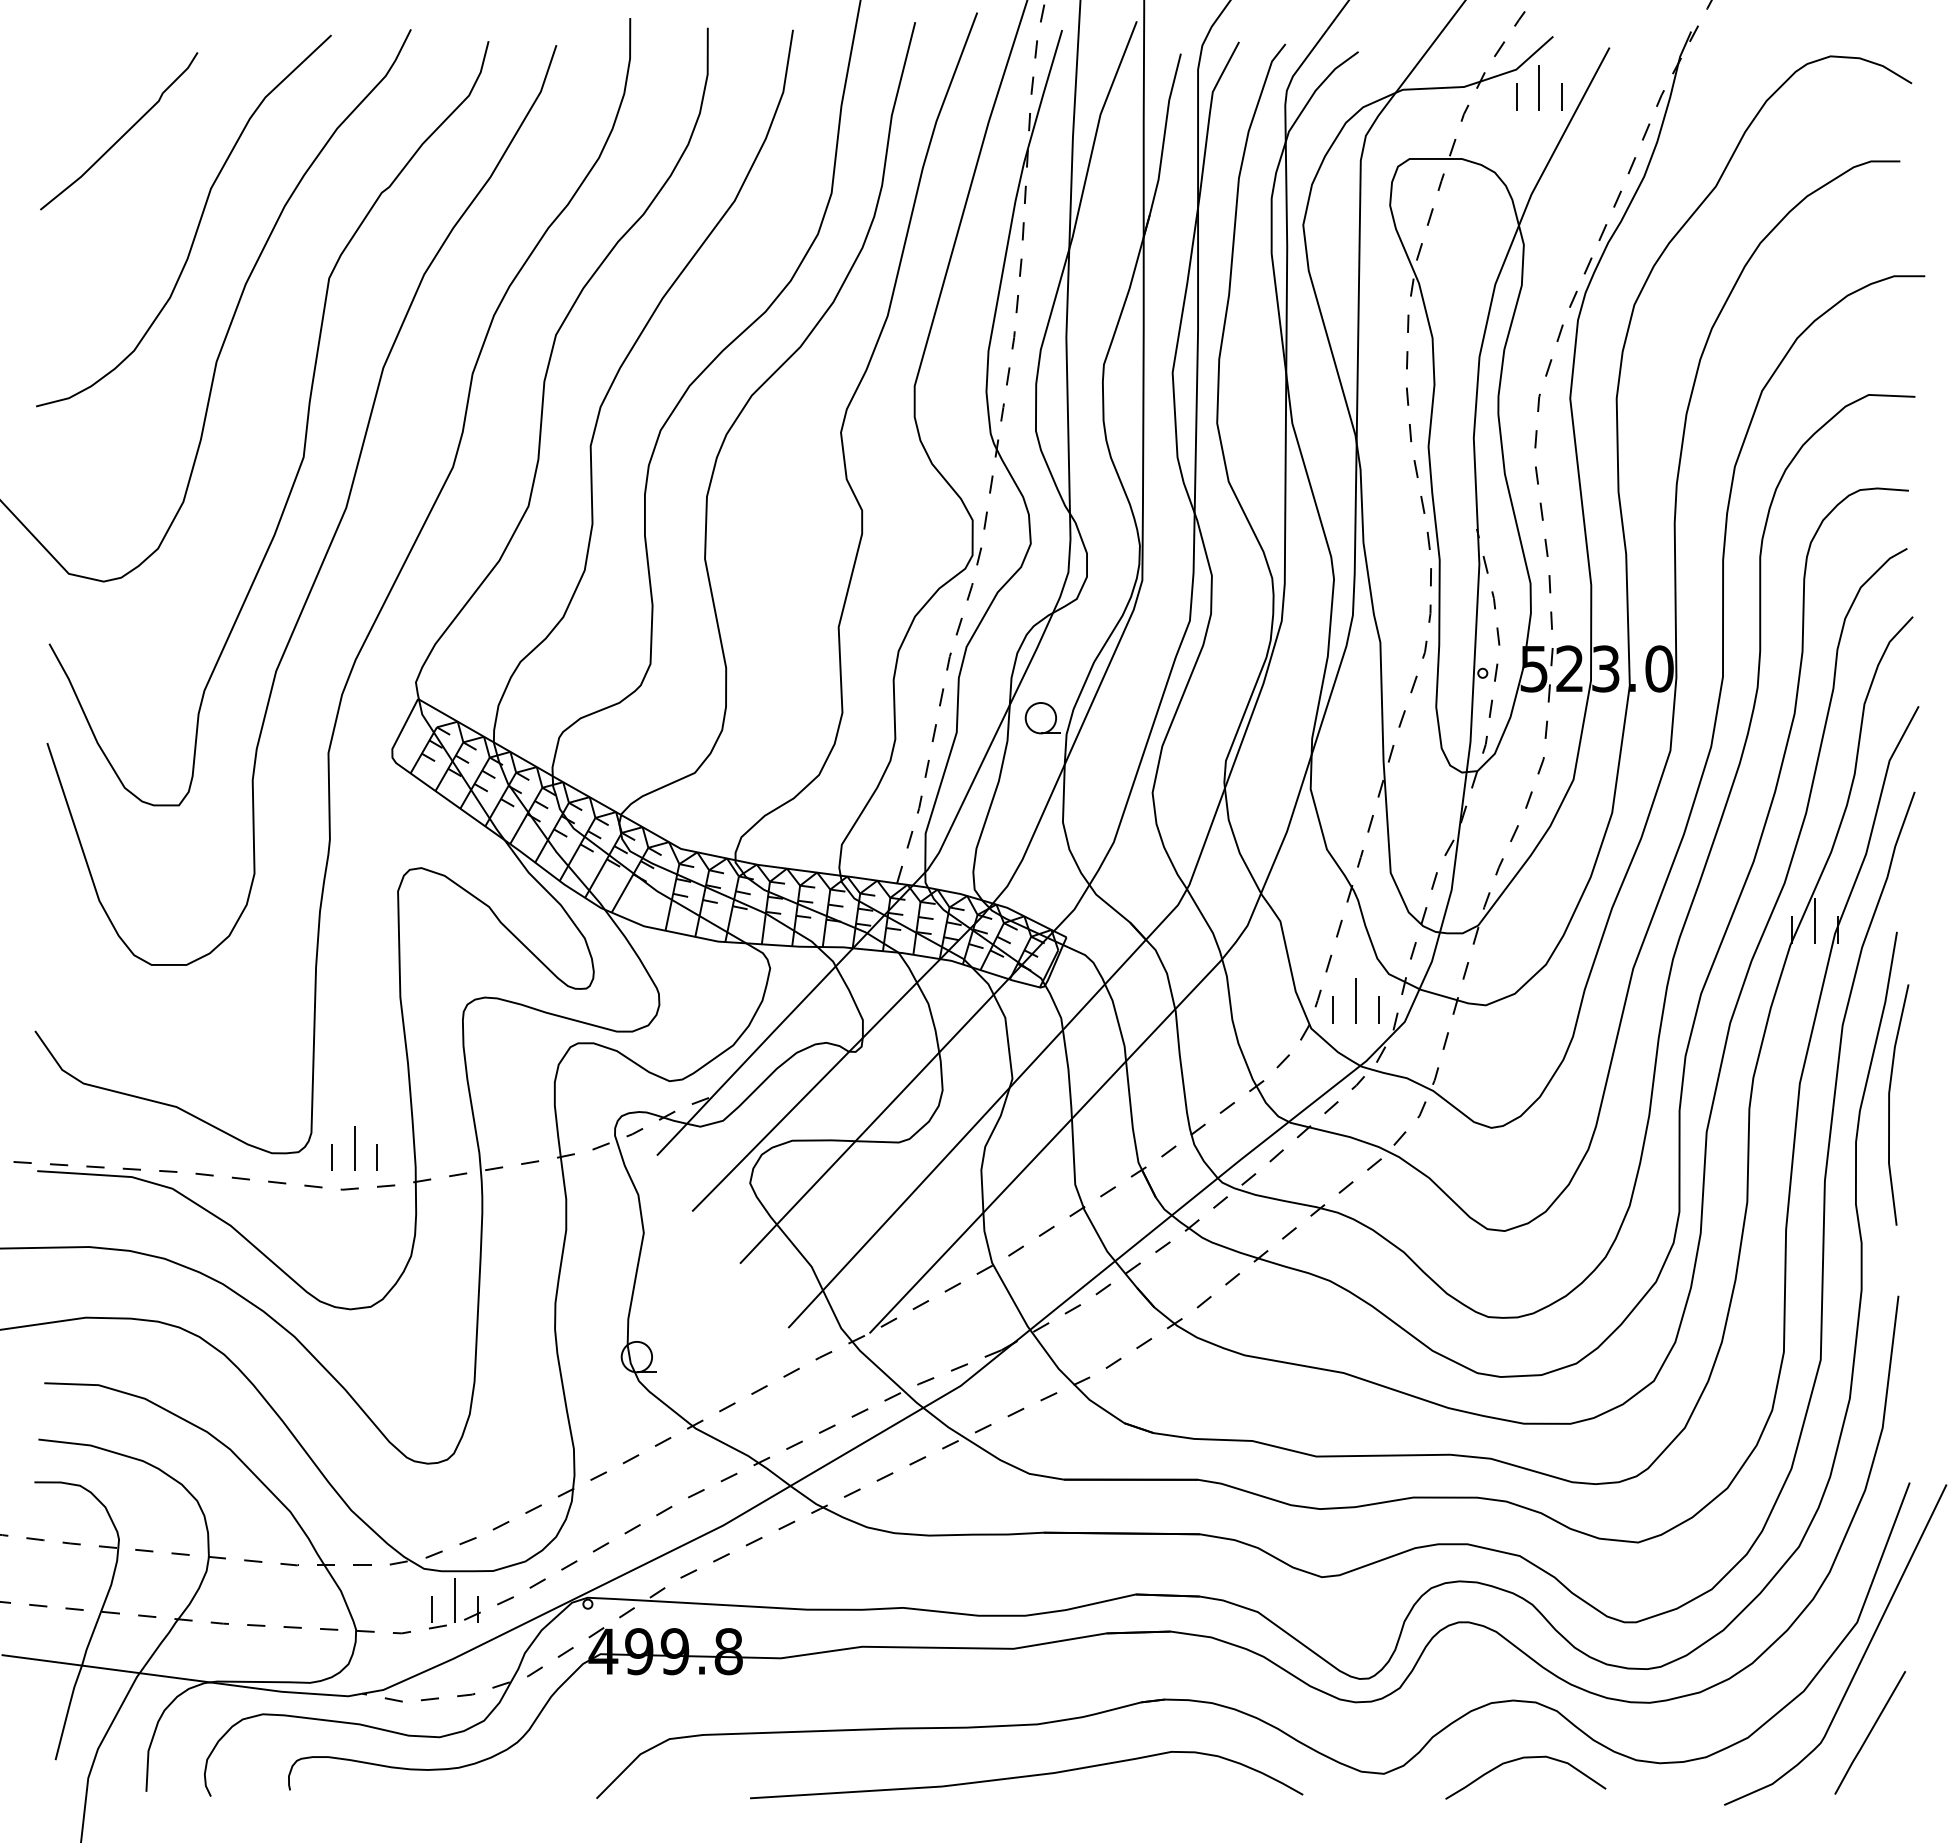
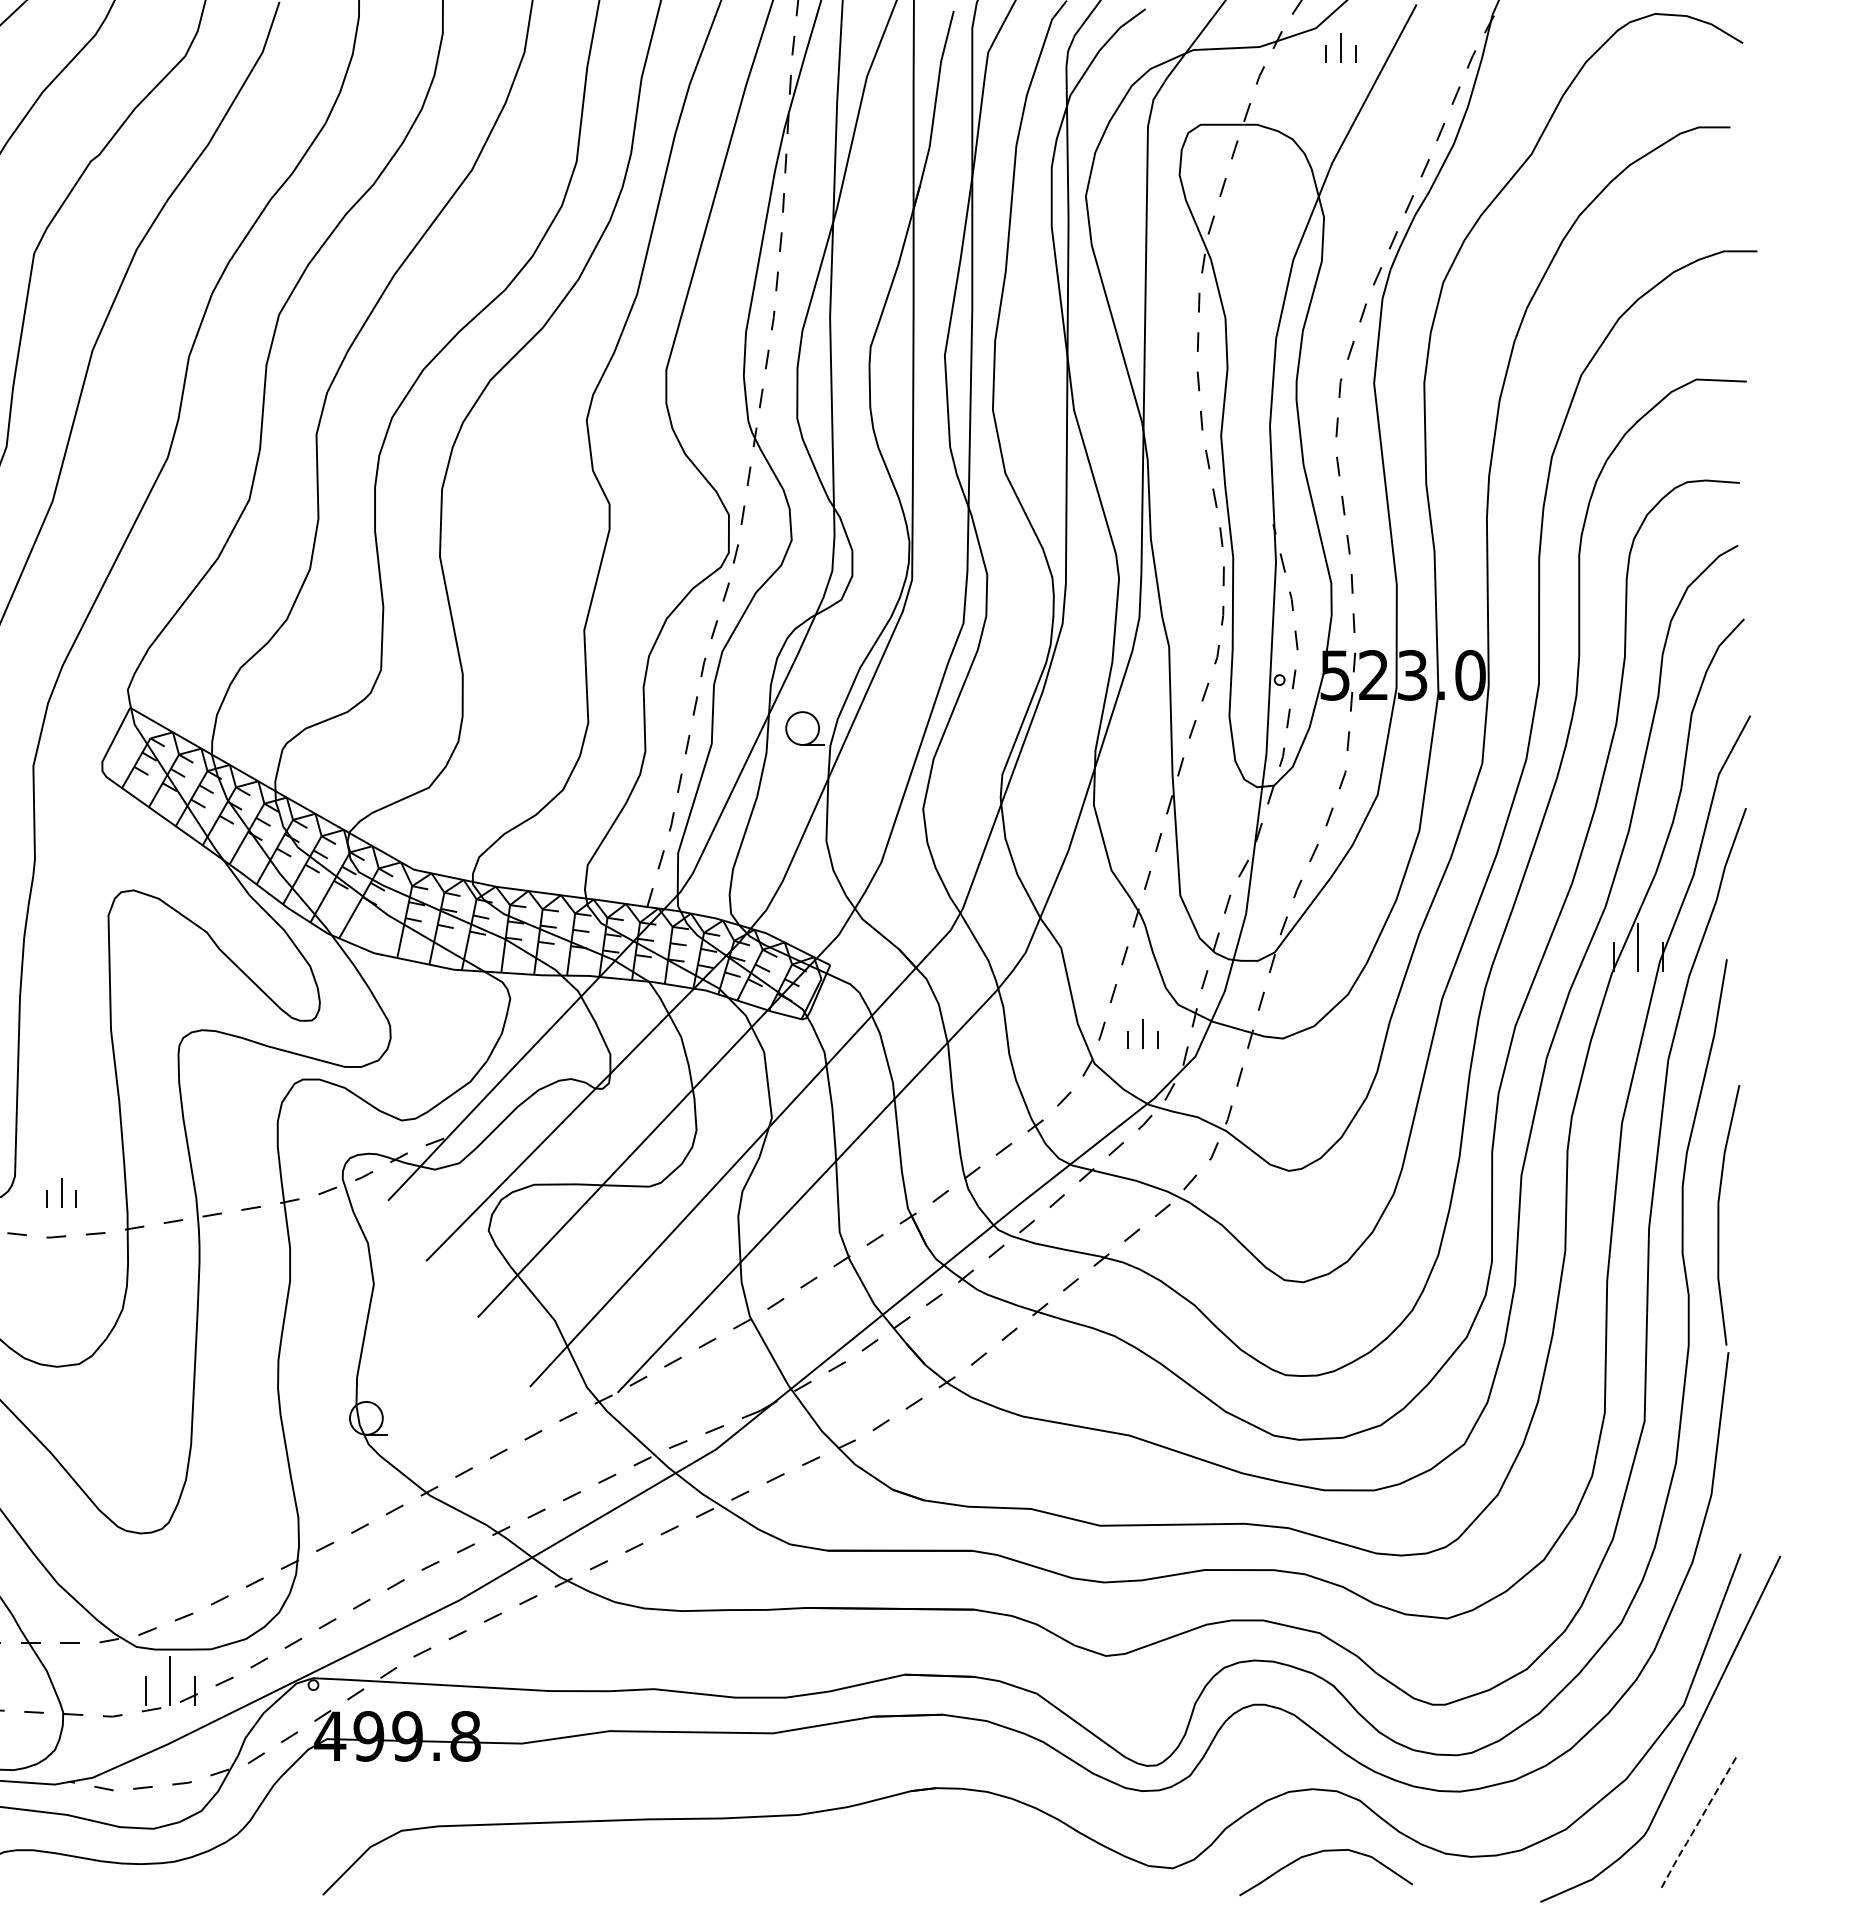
part: (1539, 87) -> (1340, 47), size x0.6
part: (1355, 1000) -> (1142, 1033), size x0.6
line: (1889, 1104) -> (1718, 1214), moved
part: (354, 1148) -> (61, 1193), size x0.6
line: (1869, 1734) -> (1697, 1825), solid -> dashed
curve: (1026, 1775) -> (787, 1870), removed

